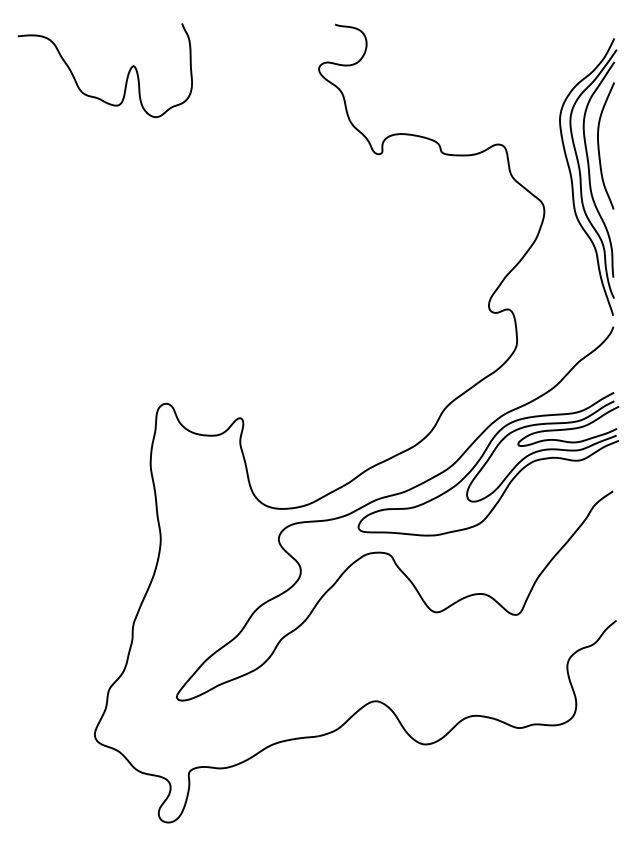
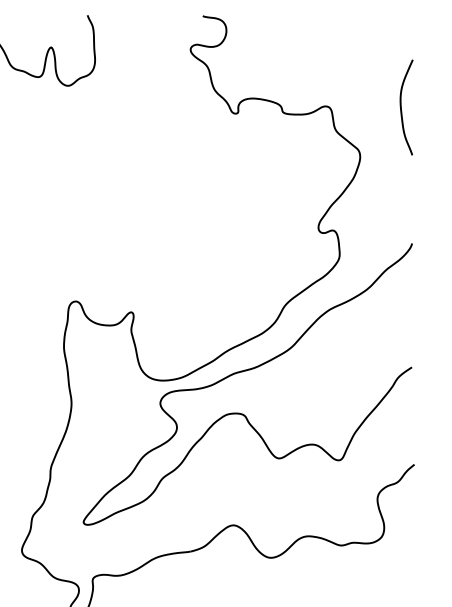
part: (588, 176) -> (393, 130), removed
part: (488, 464) -> (318, 347), removed

